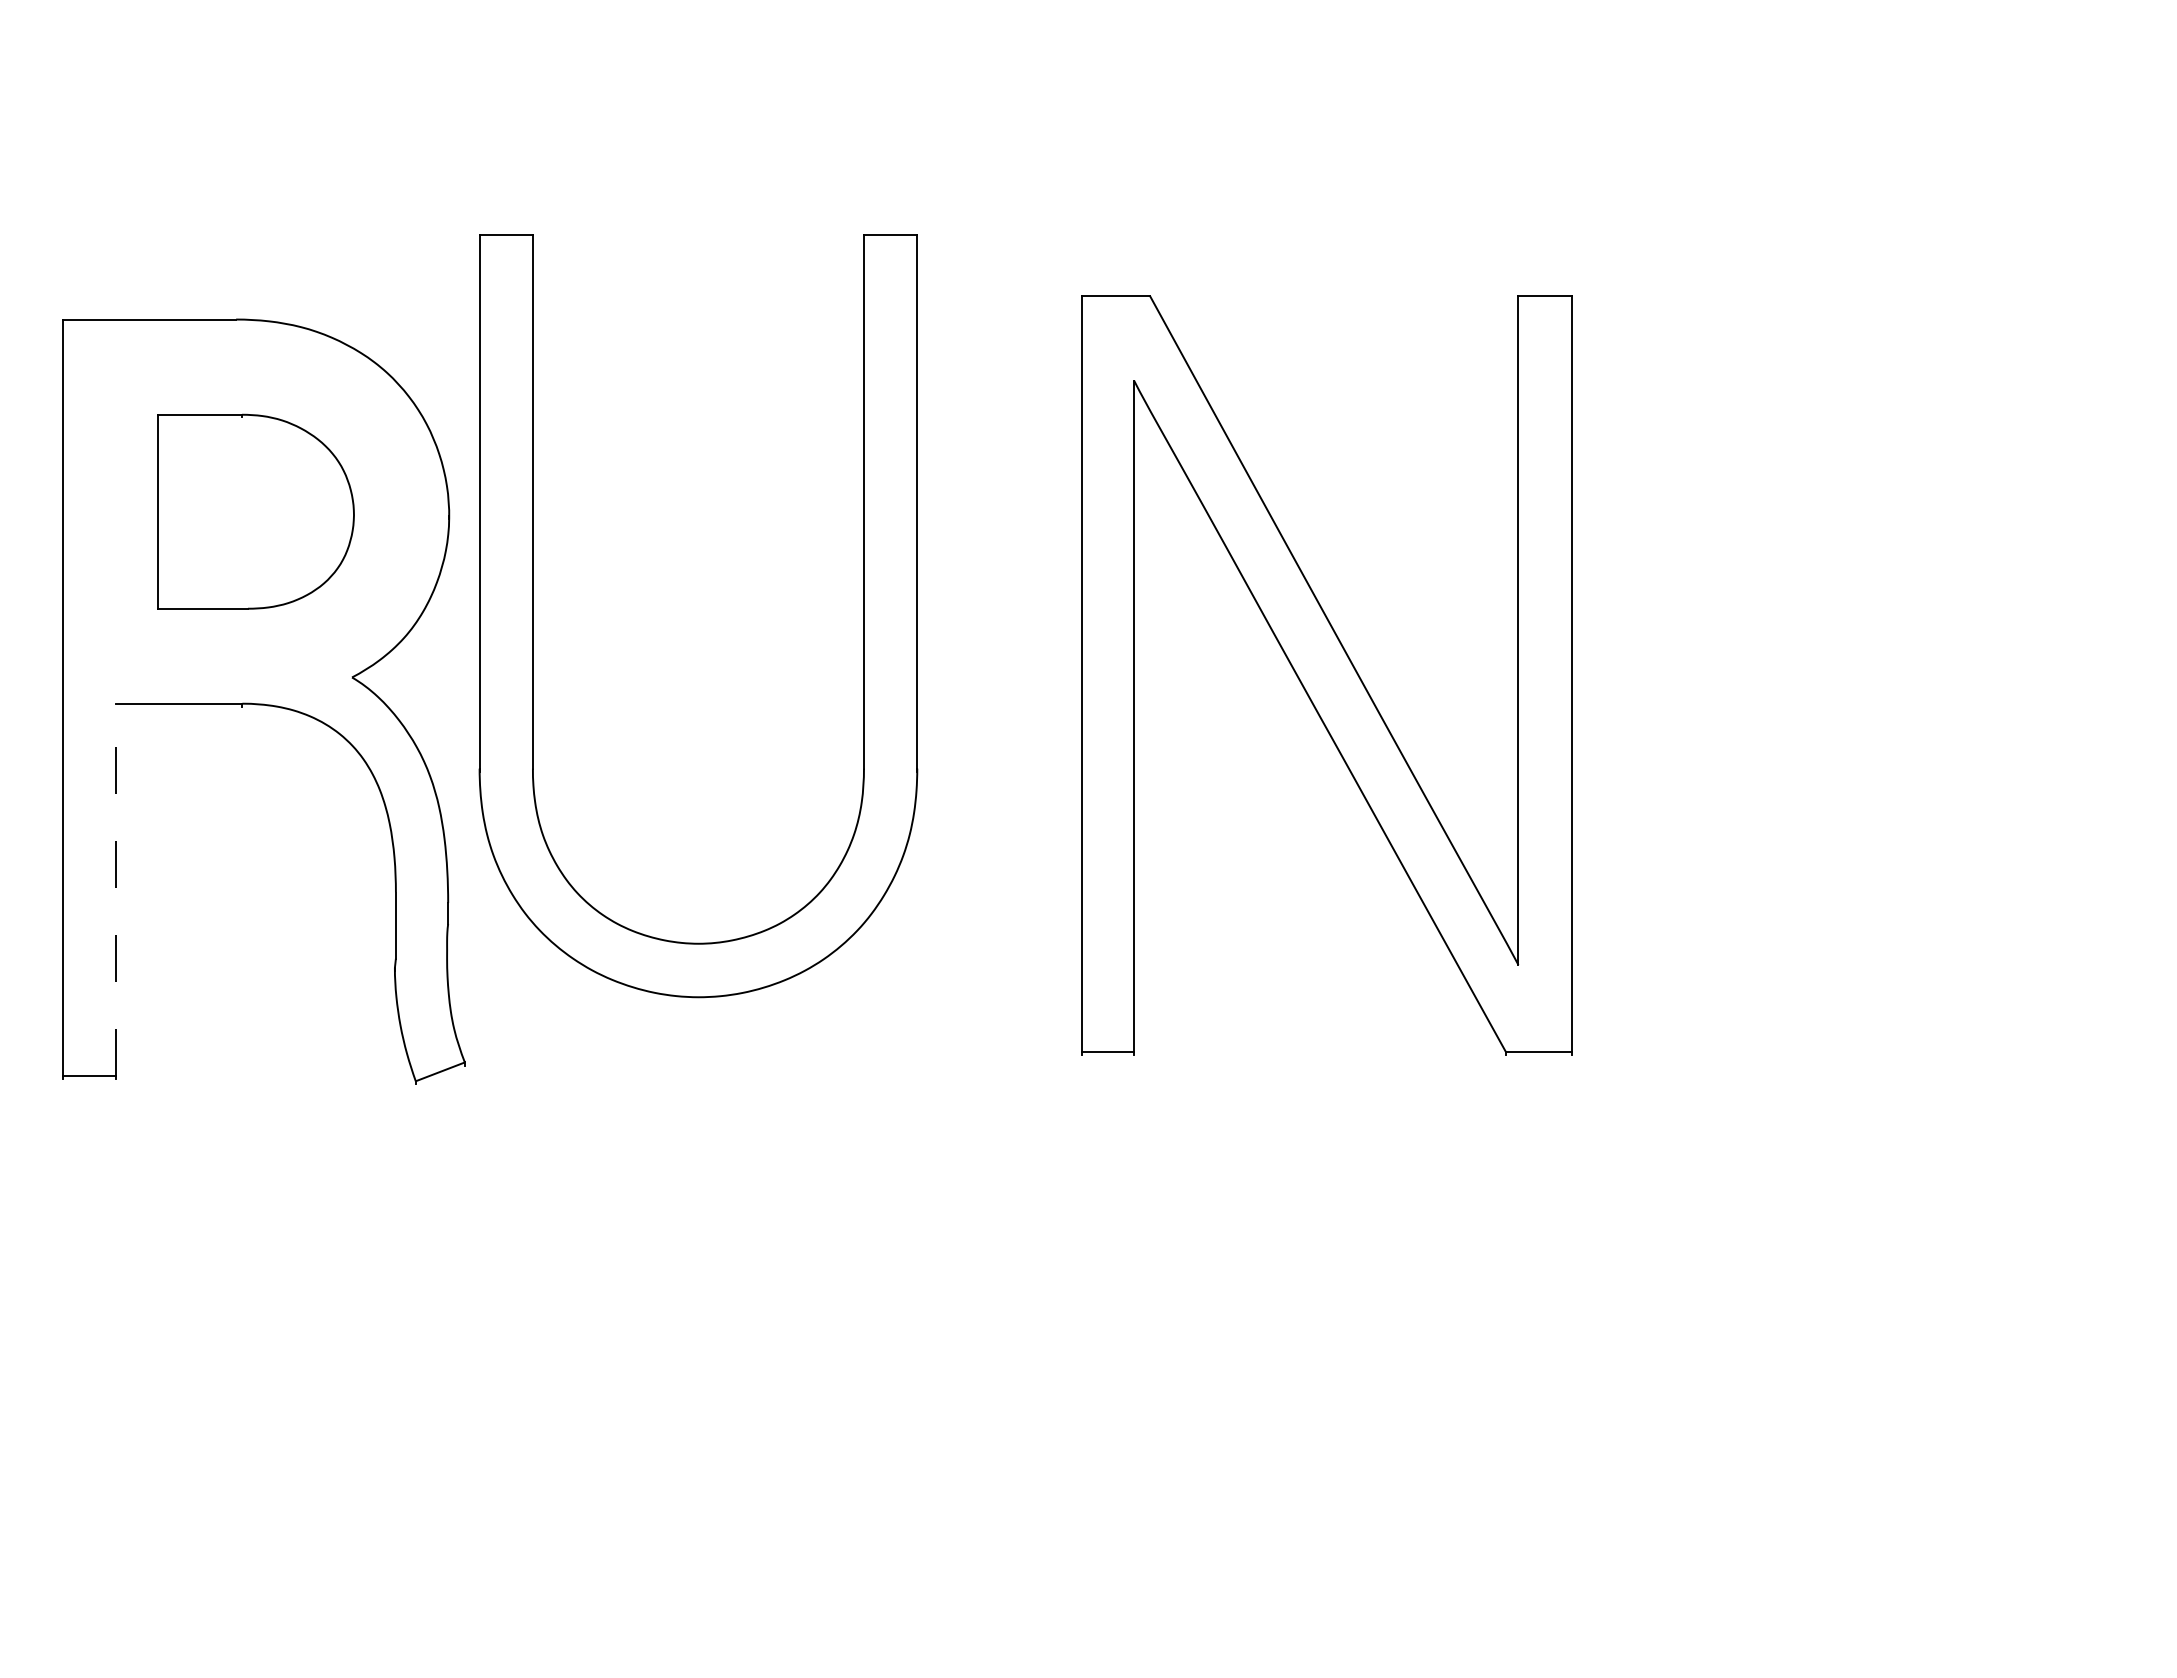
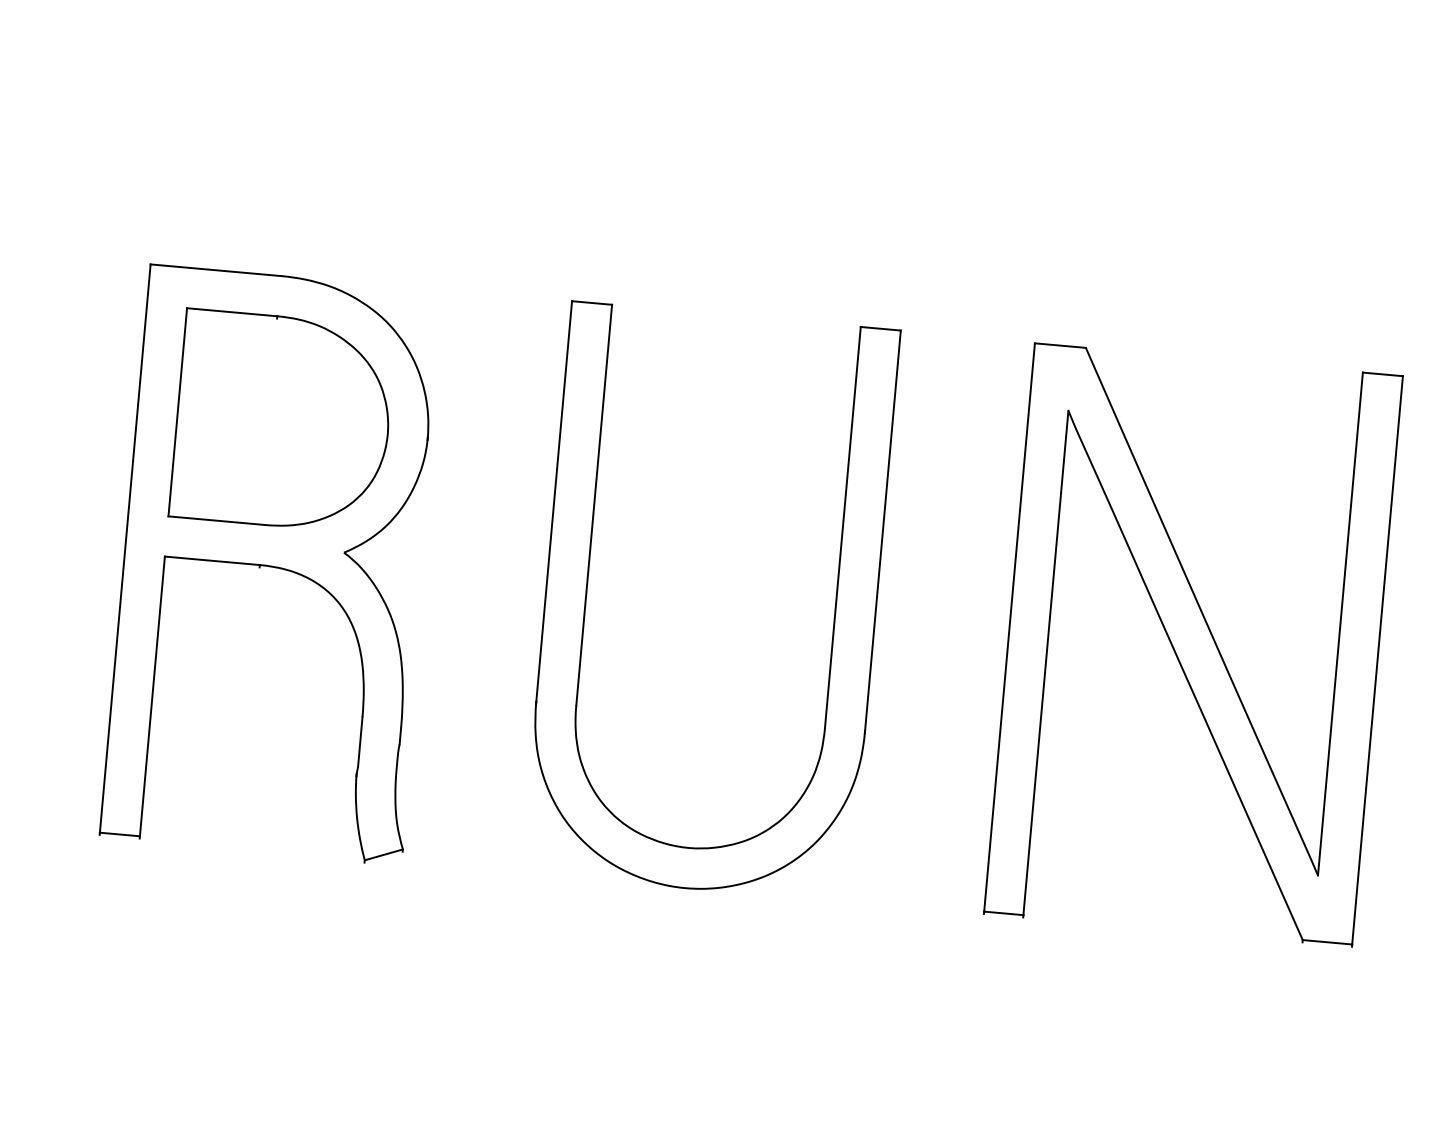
part: (255, 511) -> (282, 421), size x1.43
part: (533, 616) -> (586, 591), moved
part: (1326, 675) -> (1193, 645), moved
line: (116, 889) -> (152, 696), dashed -> solid

